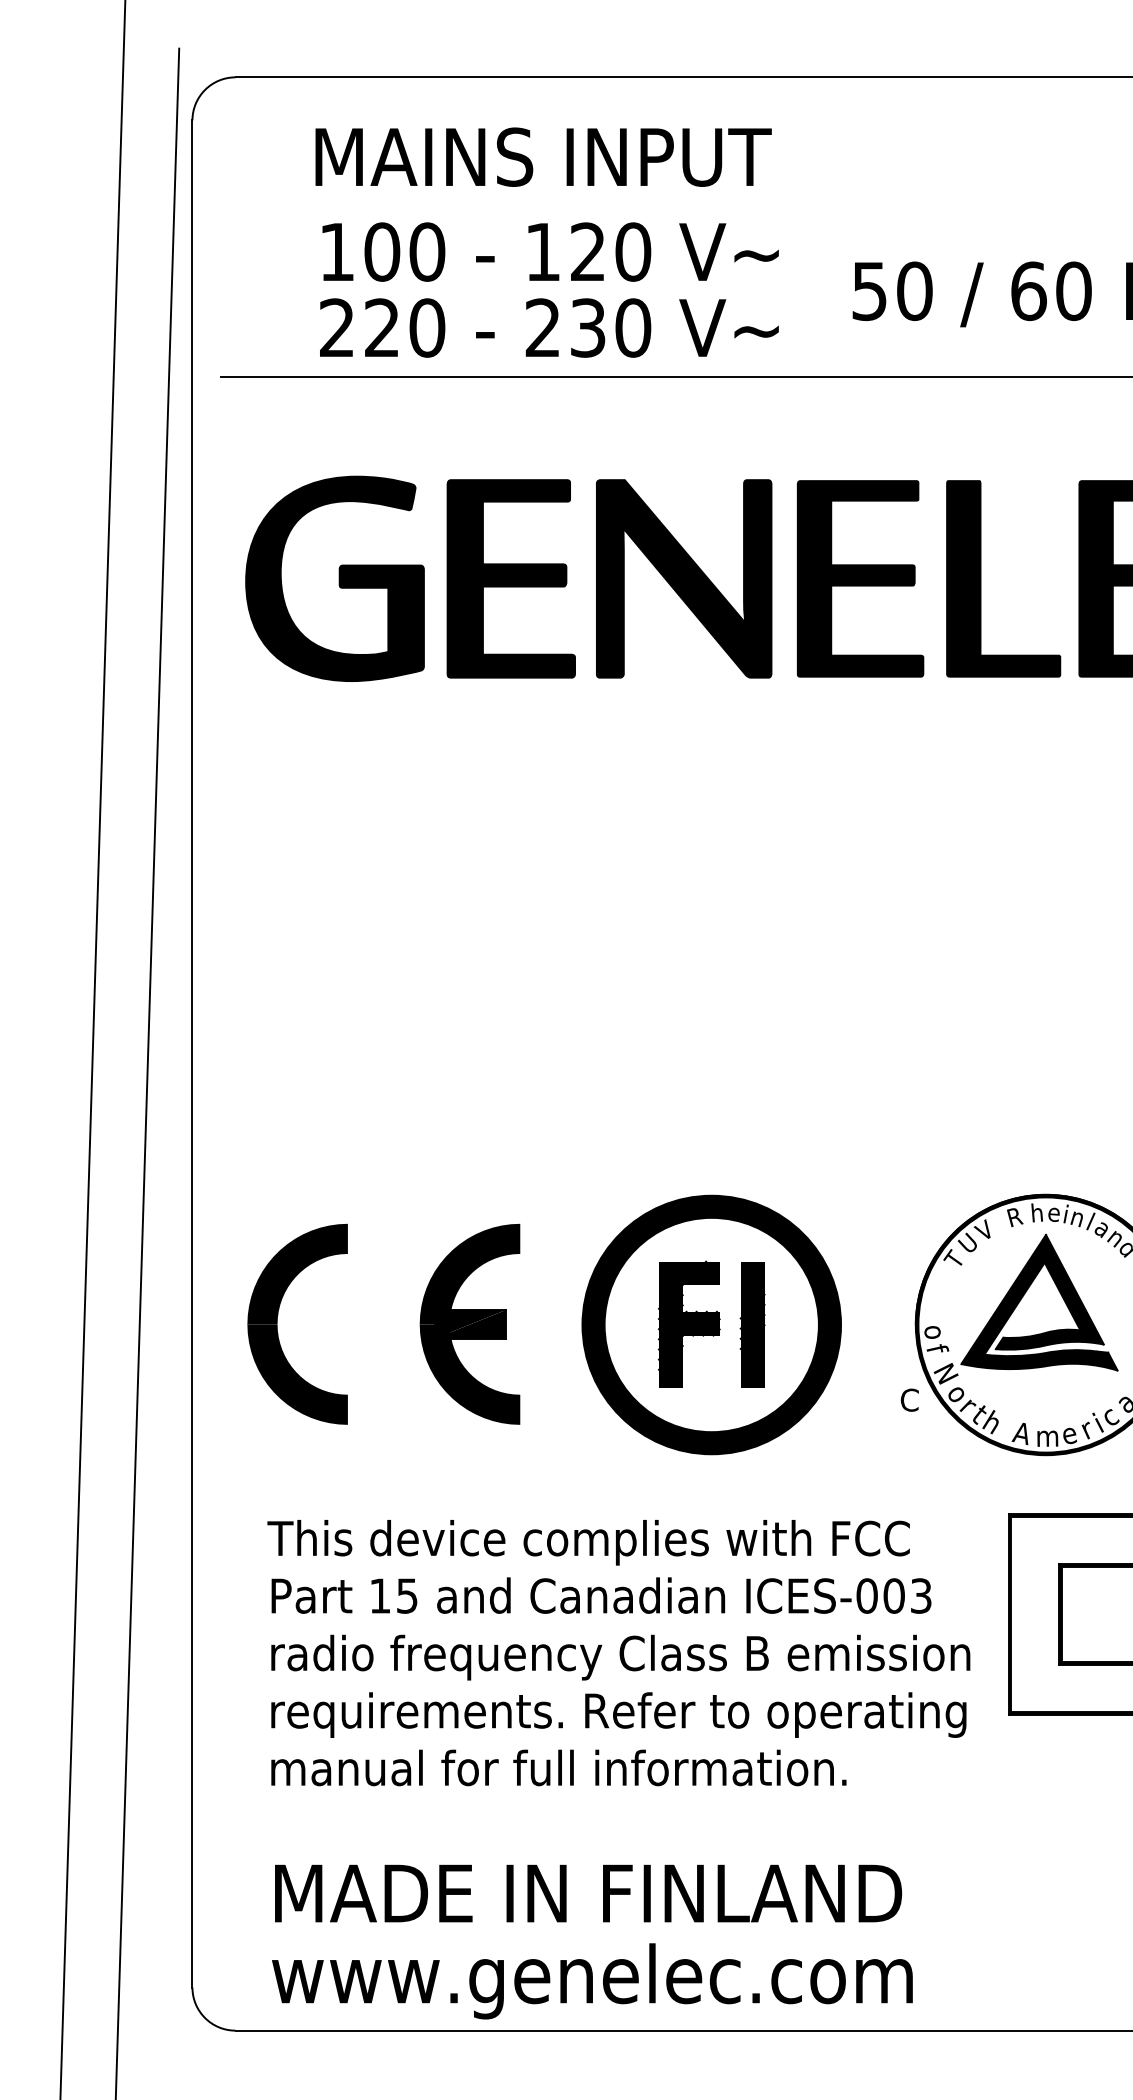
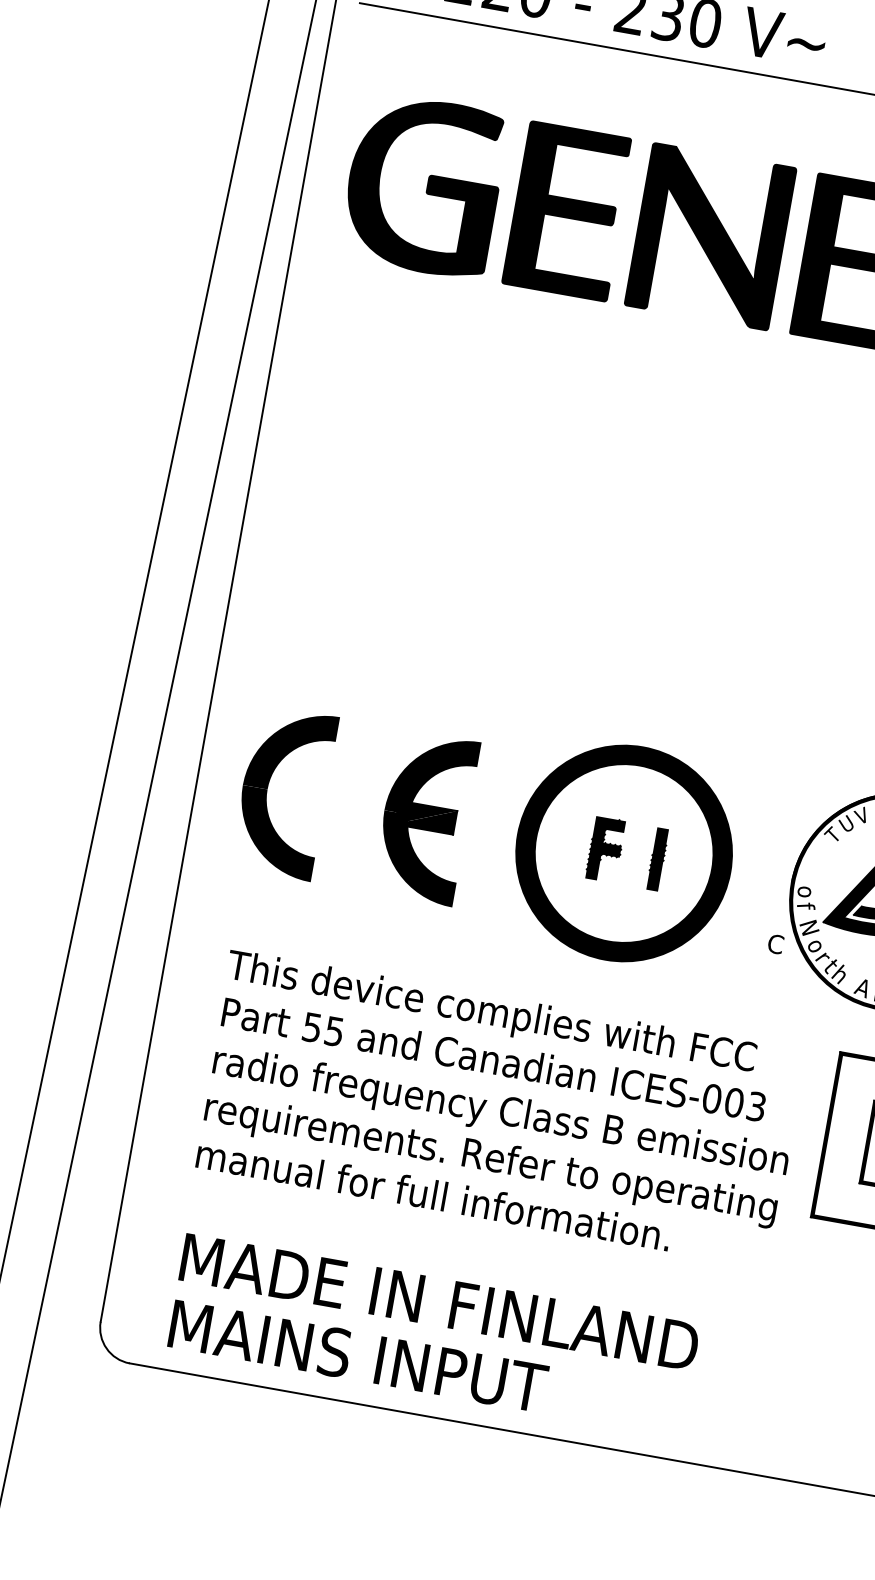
part: (688, 1323) -> (605, 848), size x0.6
part: (752, 1324) -> (657, 859), size x0.6
text: (380, 1595) -> (312, 1027), 15 -> 55
text: (592, 1981) -> (430, 1375), www.genelec.com -> MAINS INPUT

